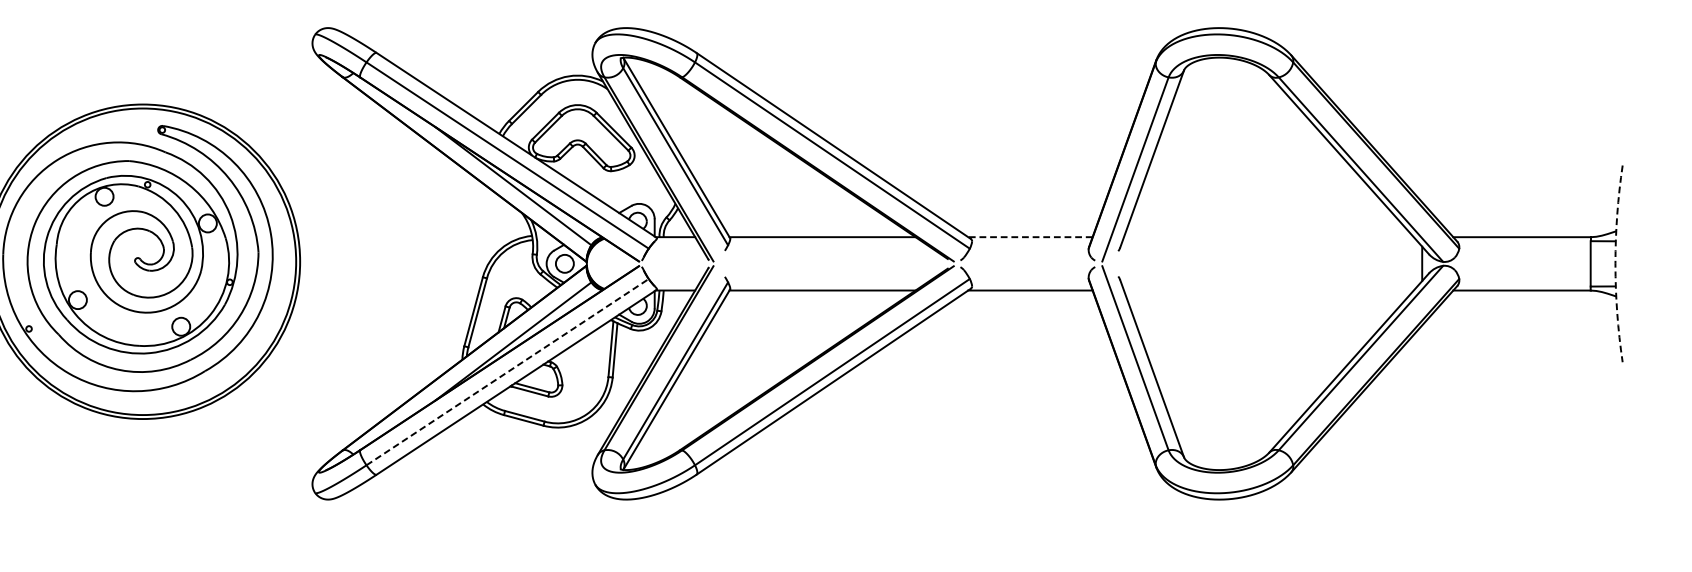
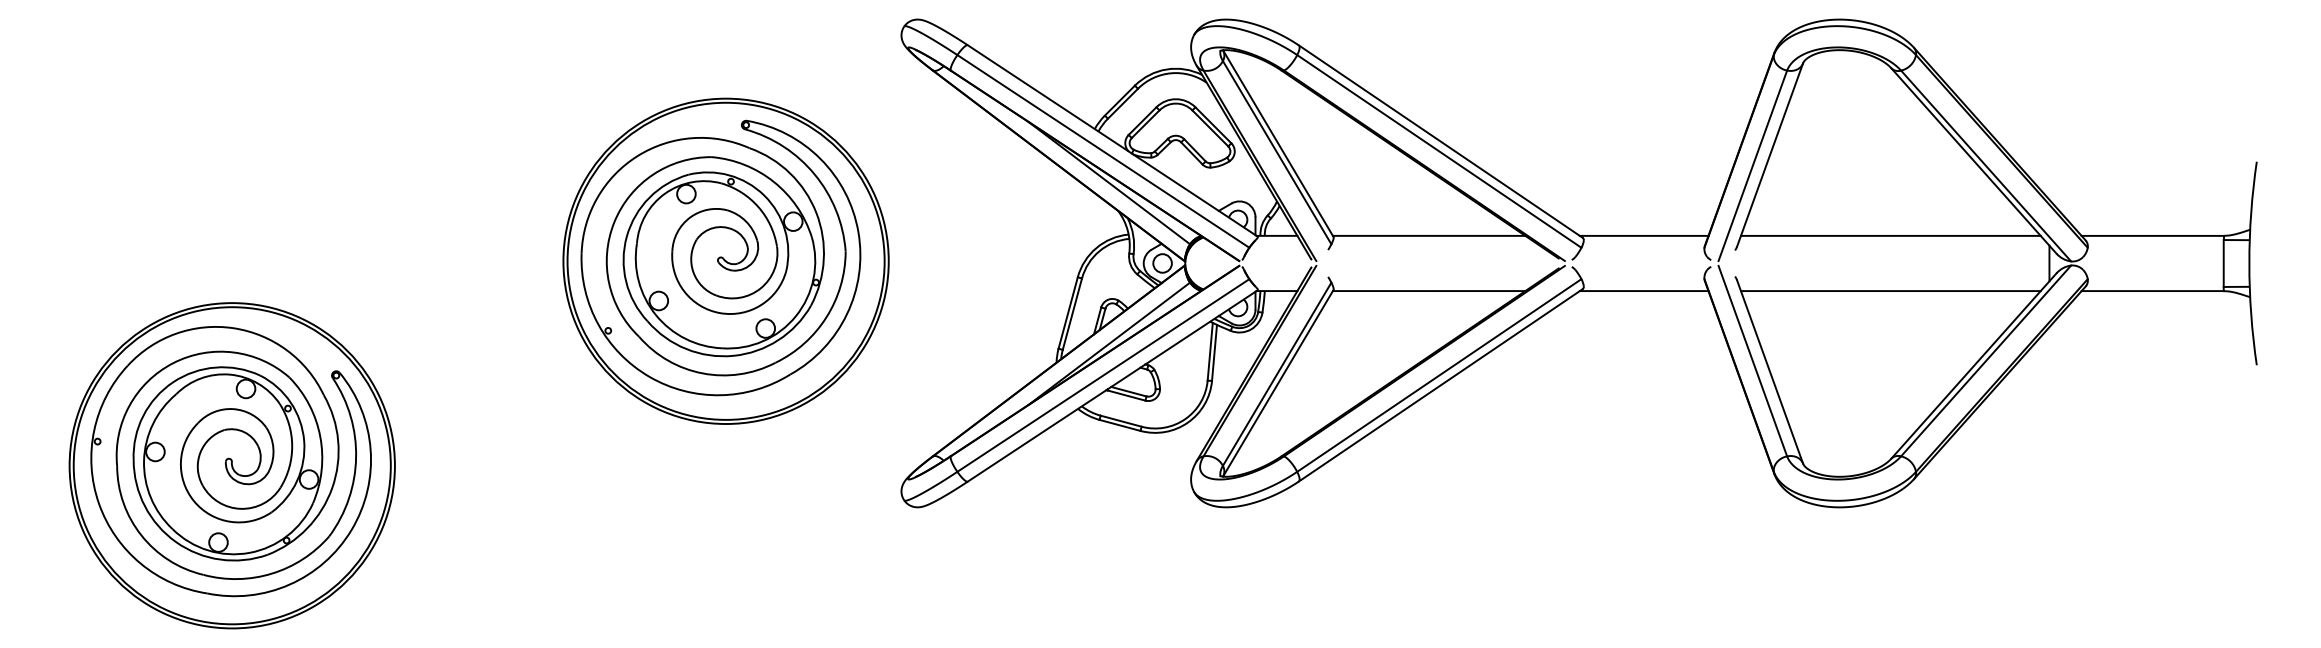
line: (1029, 236) -> (1643, 235), dashed -> solid
line: (1268, 236) -> (1890, 235), added
arc: (1615, 263) -> (2249, 263), dashed -> solid
line: (1268, 290) -> (1890, 291), added
line: (507, 372) -> (1103, 375), dashed -> solid

